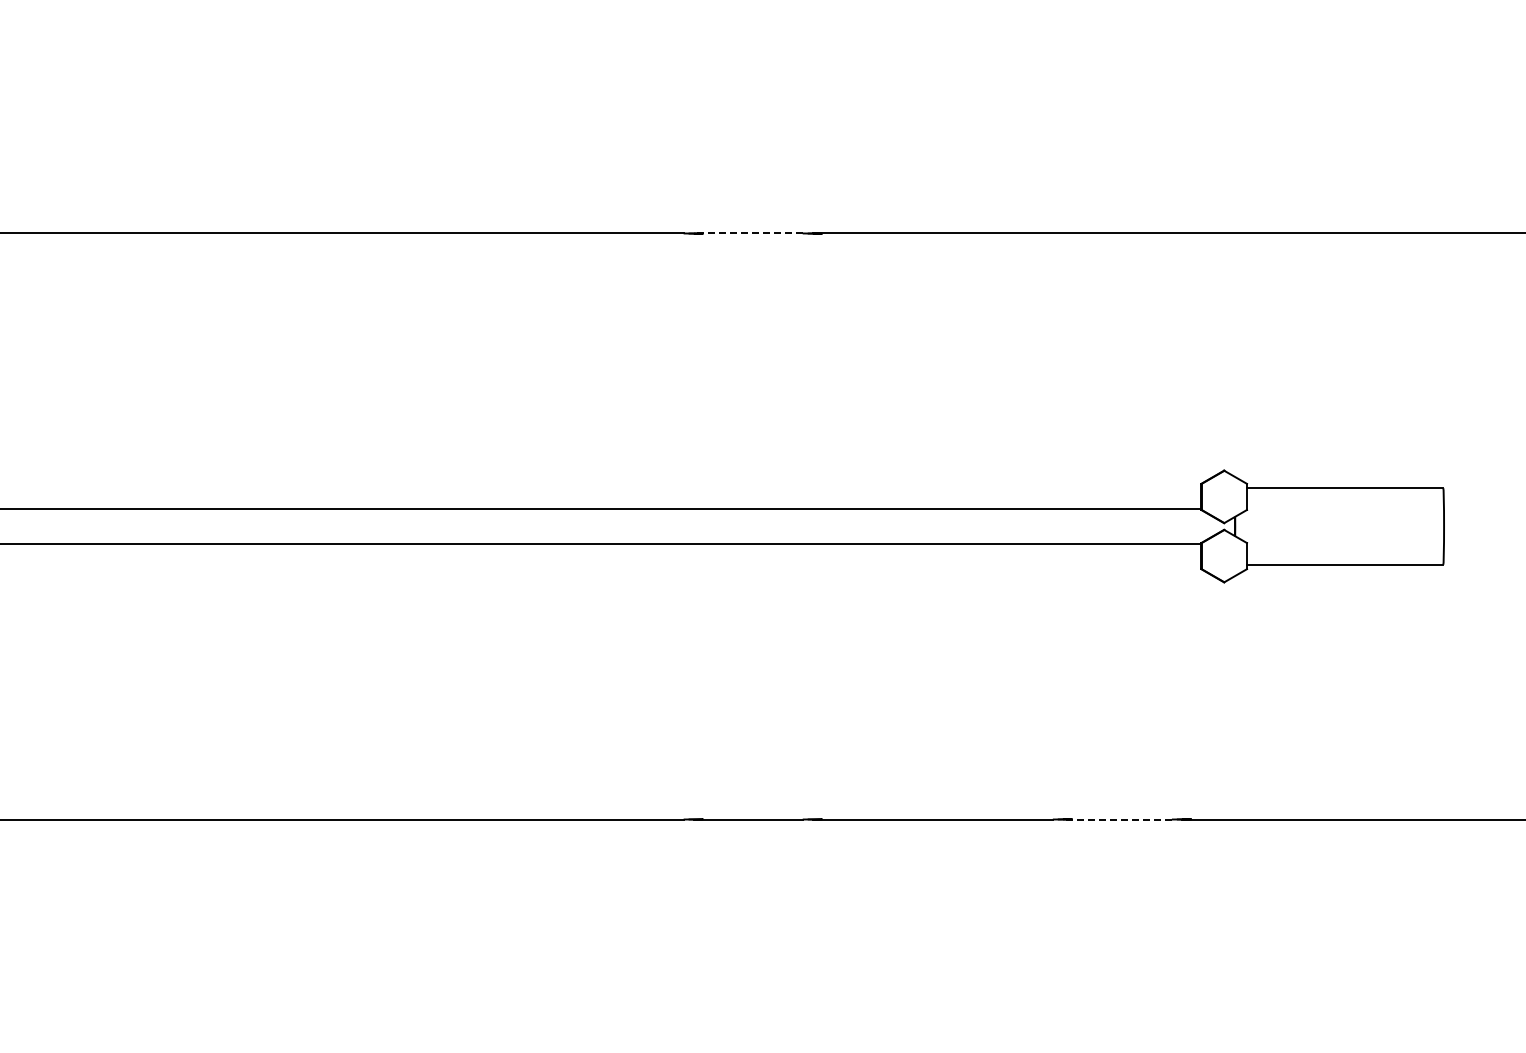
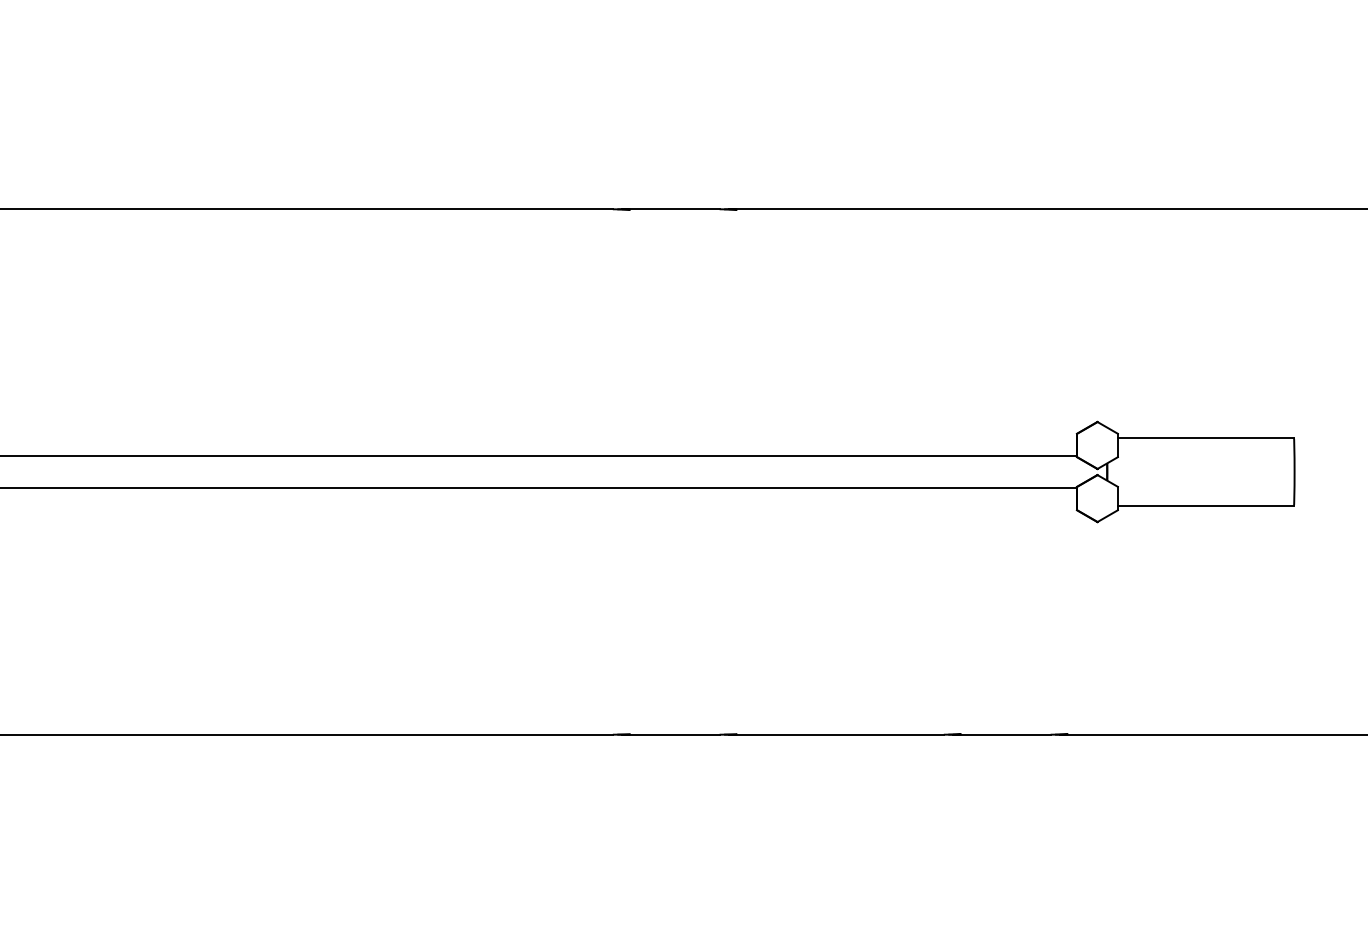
line: (748, 233) -> (671, 209), dashed -> solid
line: (1117, 819) -> (1001, 734), dashed -> solid

